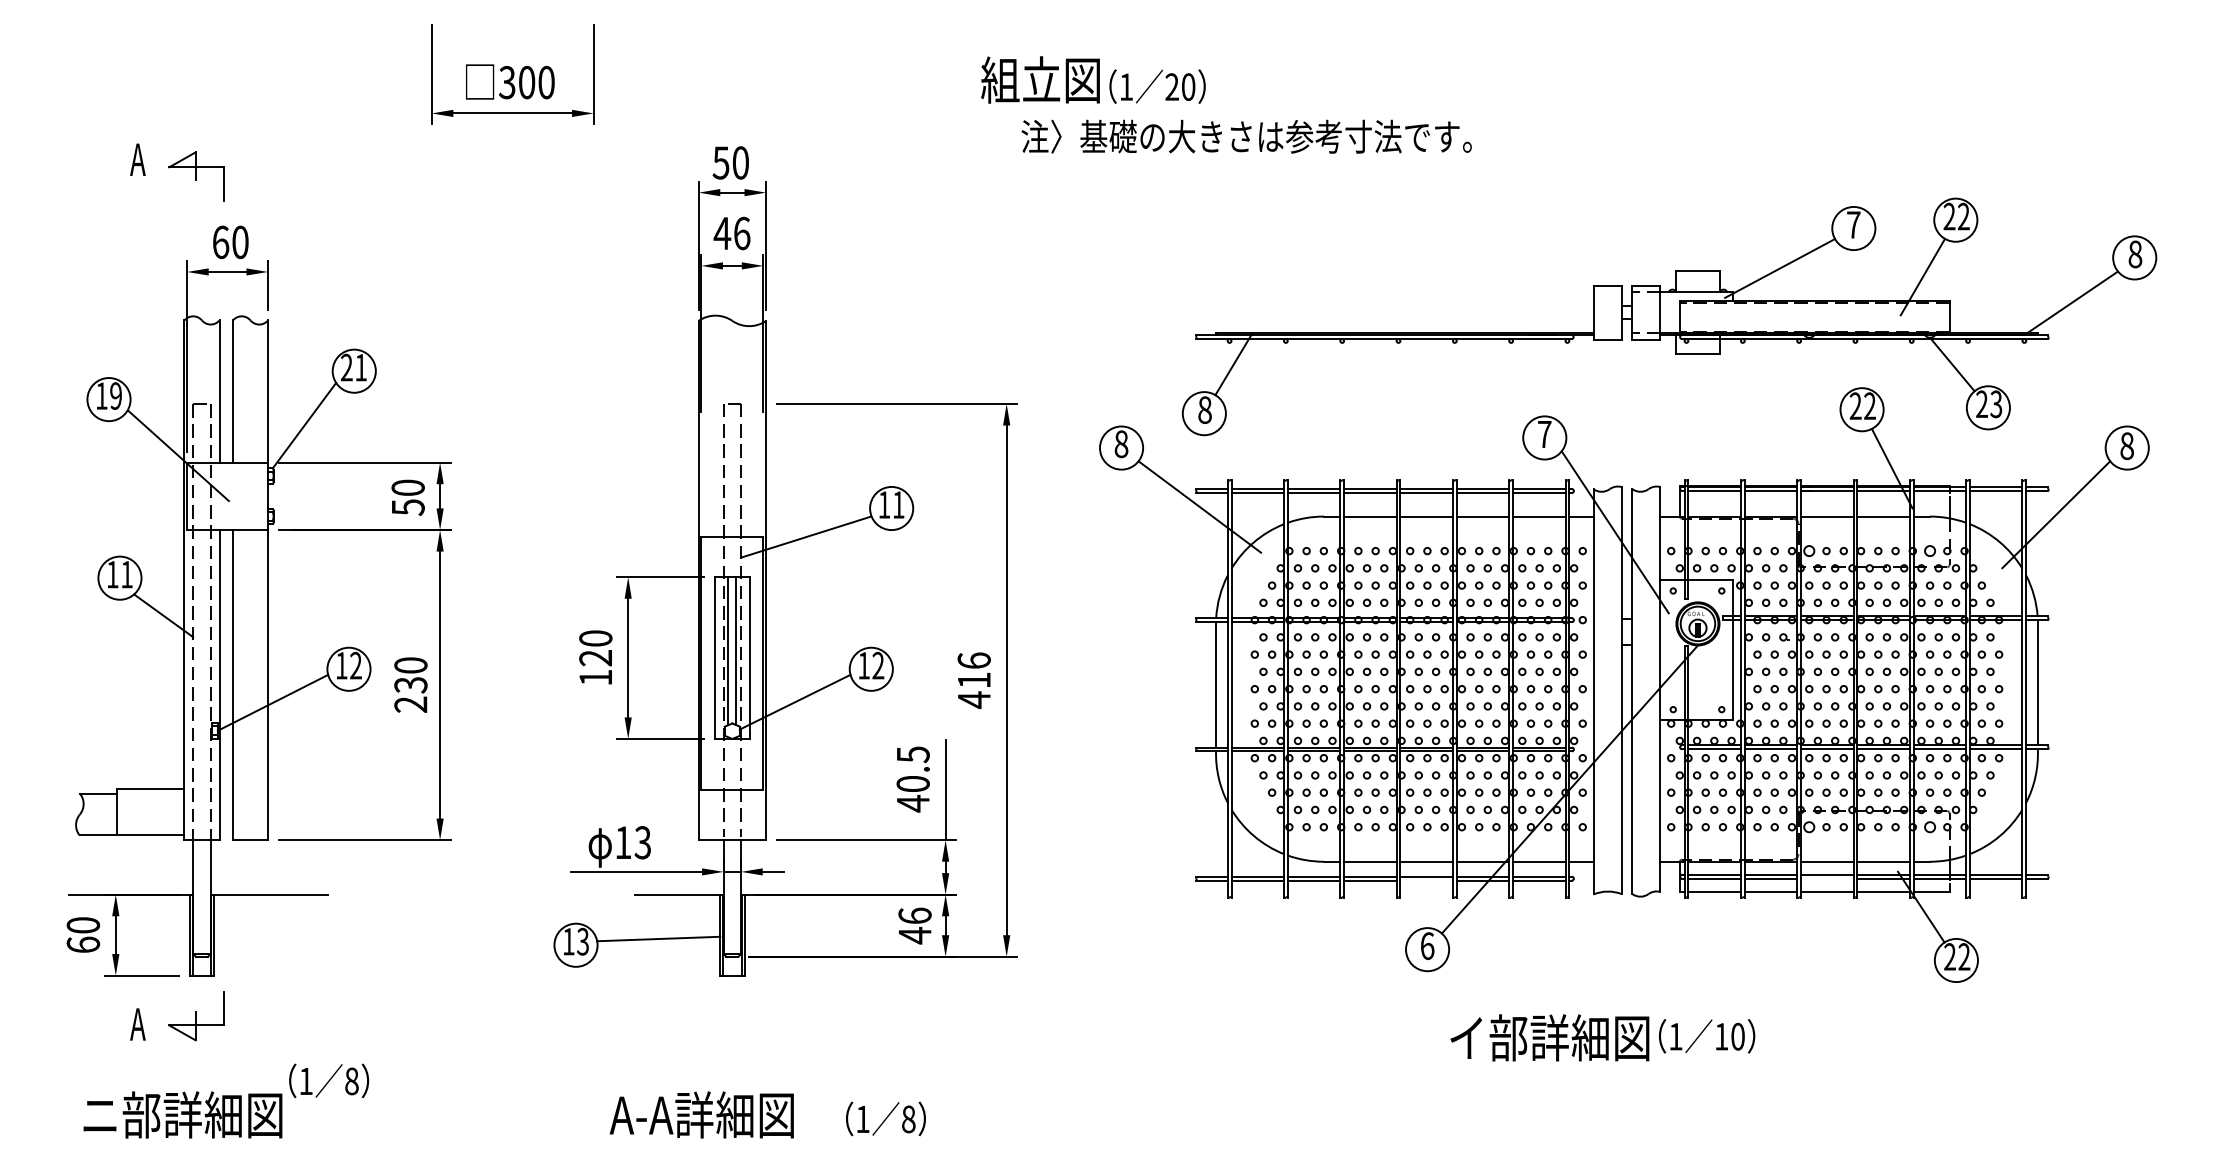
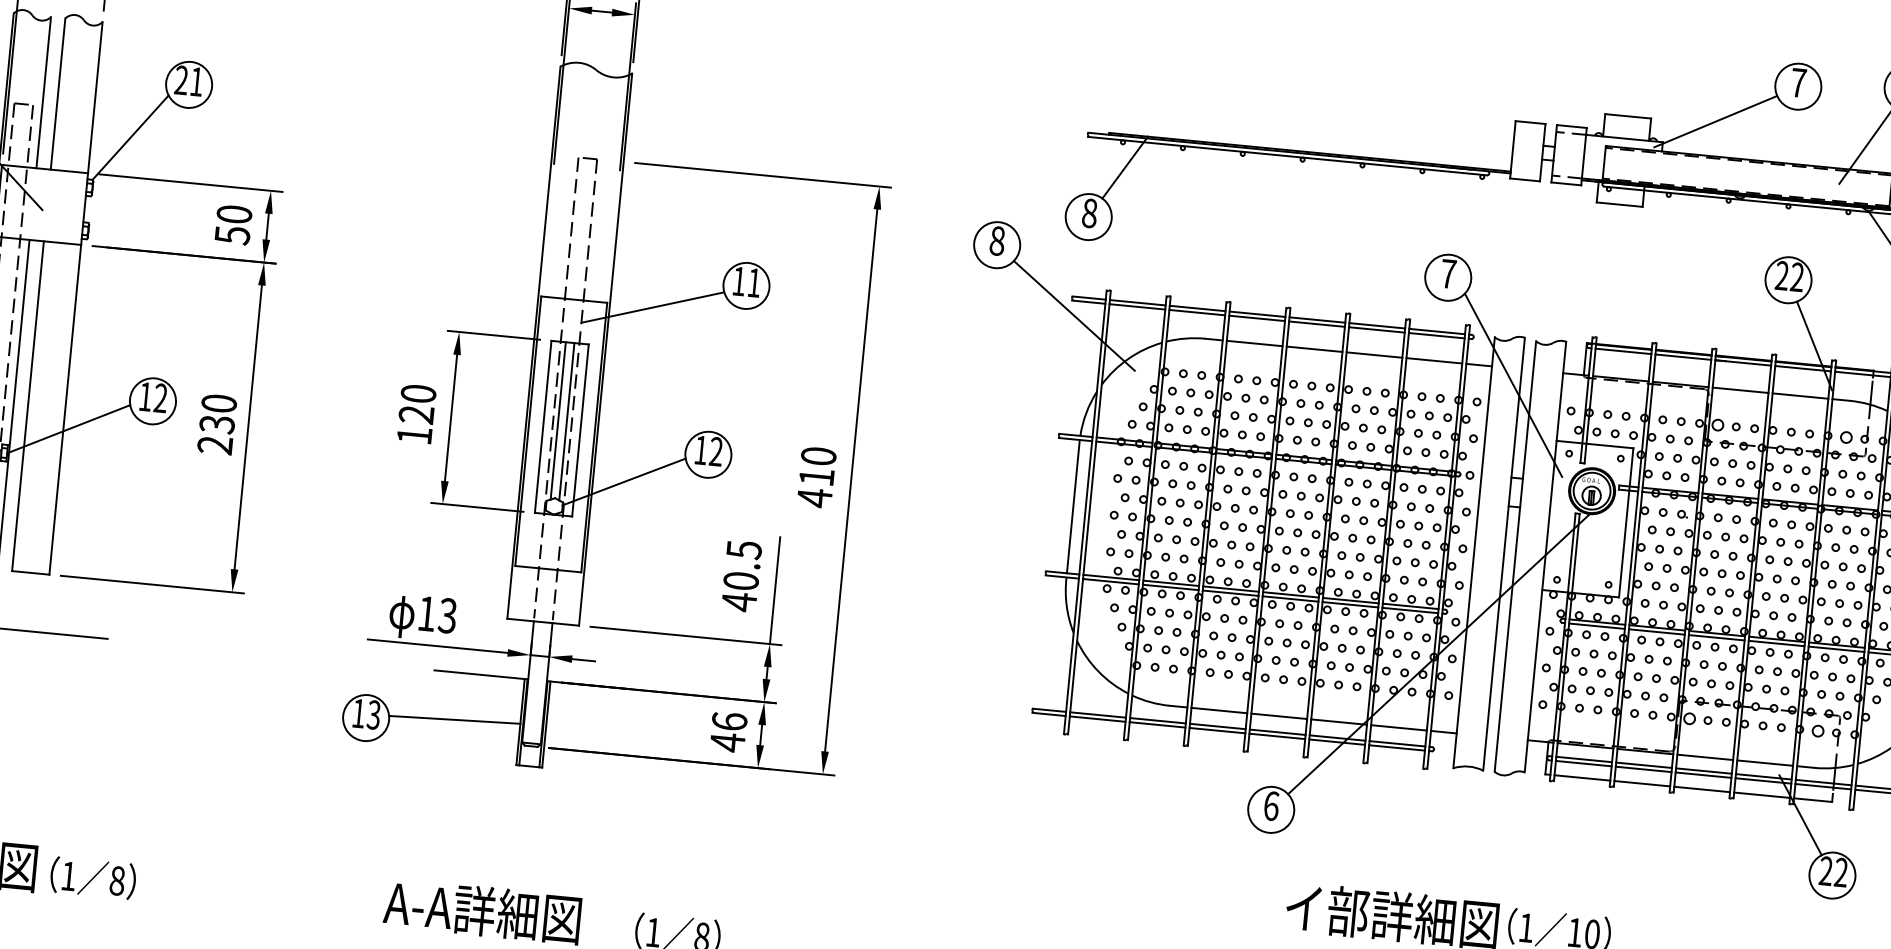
text: (973, 660) -> (817, 455), 416 -> 410
line: (1827, 878) -> (1703, 775), added
line: (1426, 880) -> (1277, 736), added
text: (329, 1080) -> (93, 877), moved

